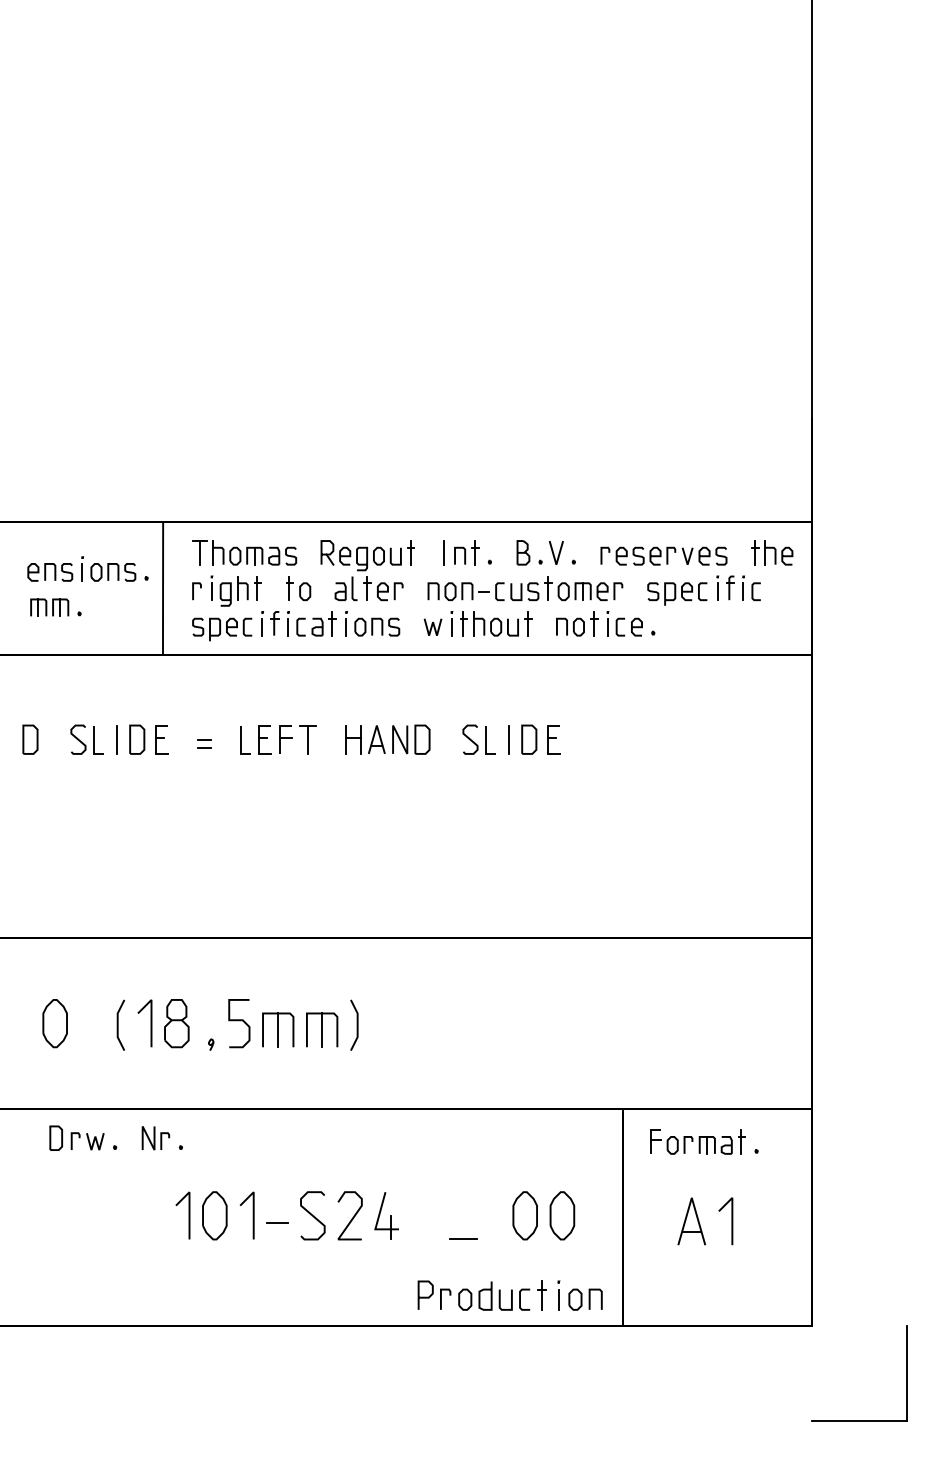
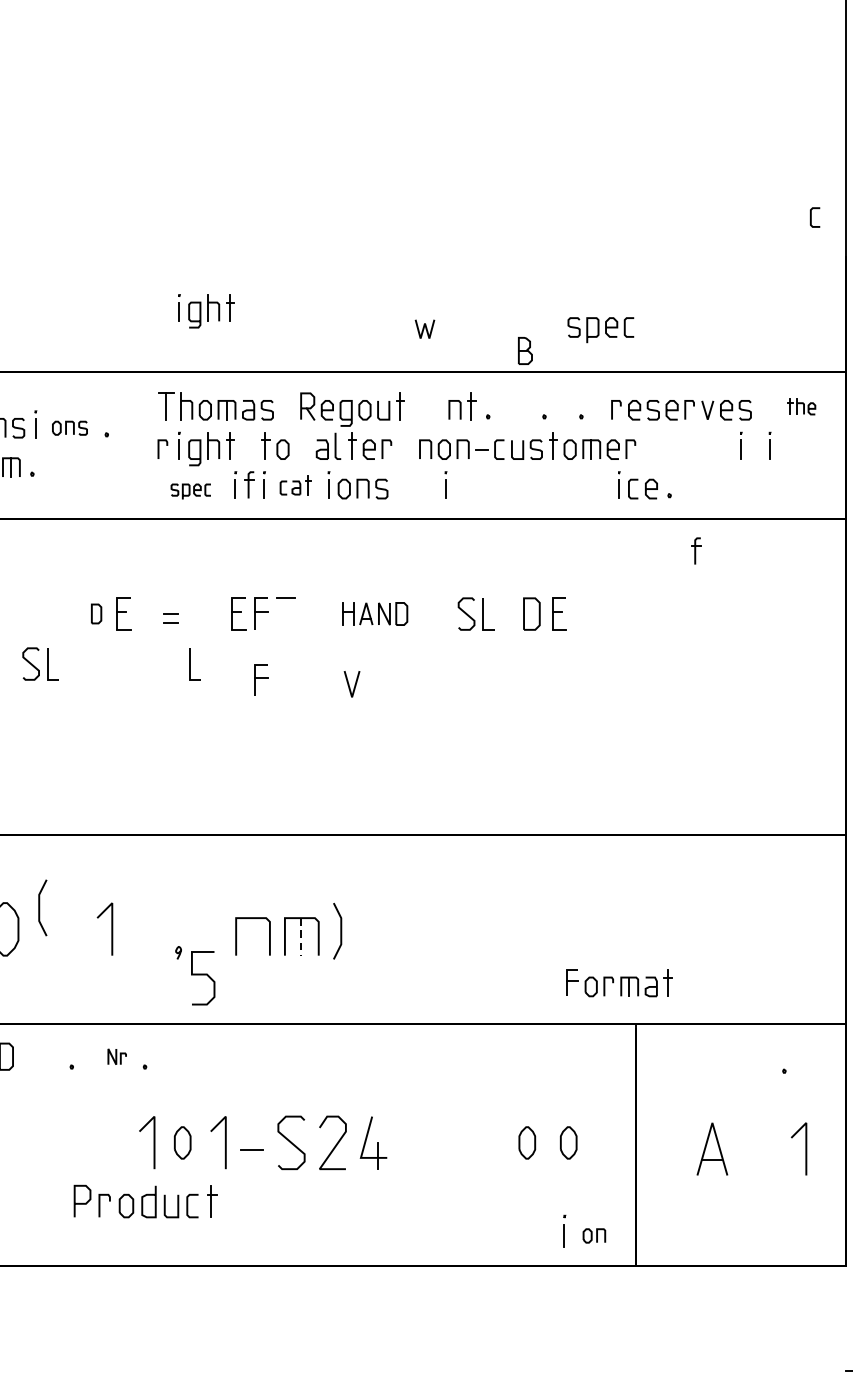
part: (235, 466) -> (205, 310), added
line: (443, 552) -> (436, 406), removed
part: (523, 552) -> (525, 350), moved
part: (772, 552) -> (802, 406), size x0.6
line: (554, 553) -> (349, 684), moved
part: (113, 572) -> (70, 428), size x0.7
part: (730, 587) -> (696, 550), moved
line: (162, 588) -> (124, 446), removed
curve: (753, 591) -> (812, 217), moved
part: (677, 593) -> (601, 329), moved
part: (316, 623) -> (295, 484), size x0.7
part: (496, 623) -> (495, 484), removed
part: (577, 623) -> (585, 484), removed
line: (432, 626) -> (424, 328), moved
part: (222, 629) -> (191, 491), size x0.6
part: (86, 739) -> (40, 663), moved
line: (117, 739) -> (74, 613), removed
part: (137, 739) -> (96, 613), size x0.6
line: (307, 739) -> (285, 613), removed
part: (387, 739) -> (374, 613), size x0.7
line: (509, 739) -> (509, 613), removed
line: (241, 740) -> (190, 664), moved
part: (285, 799) -> (261, 680), added
curve: (239, 1021) -> (203, 975), moved
part: (176, 1023) -> (140, 929), removed
line: (118, 1024) -> (40, 907), moved
line: (277, 1030) -> (252, 937), removed
line: (321, 1030) -> (301, 937), solid -> dashed
part: (155, 1138) -> (116, 1057), size x0.6
part: (87, 1141) -> (41, 1060), removed
part: (697, 1141) -> (618, 982), moved
part: (214, 1215) -> (182, 1142), size x0.6
part: (524, 1215) -> (526, 1142), size x0.6
part: (562, 1215) -> (568, 1142), size x0.6
line: (731, 1221) -> (805, 1149), moved
line: (462, 1239) -> (457, 1169), removed
part: (481, 1295) -> (144, 1201), moved
part: (585, 1299) -> (594, 1235), size x0.6

